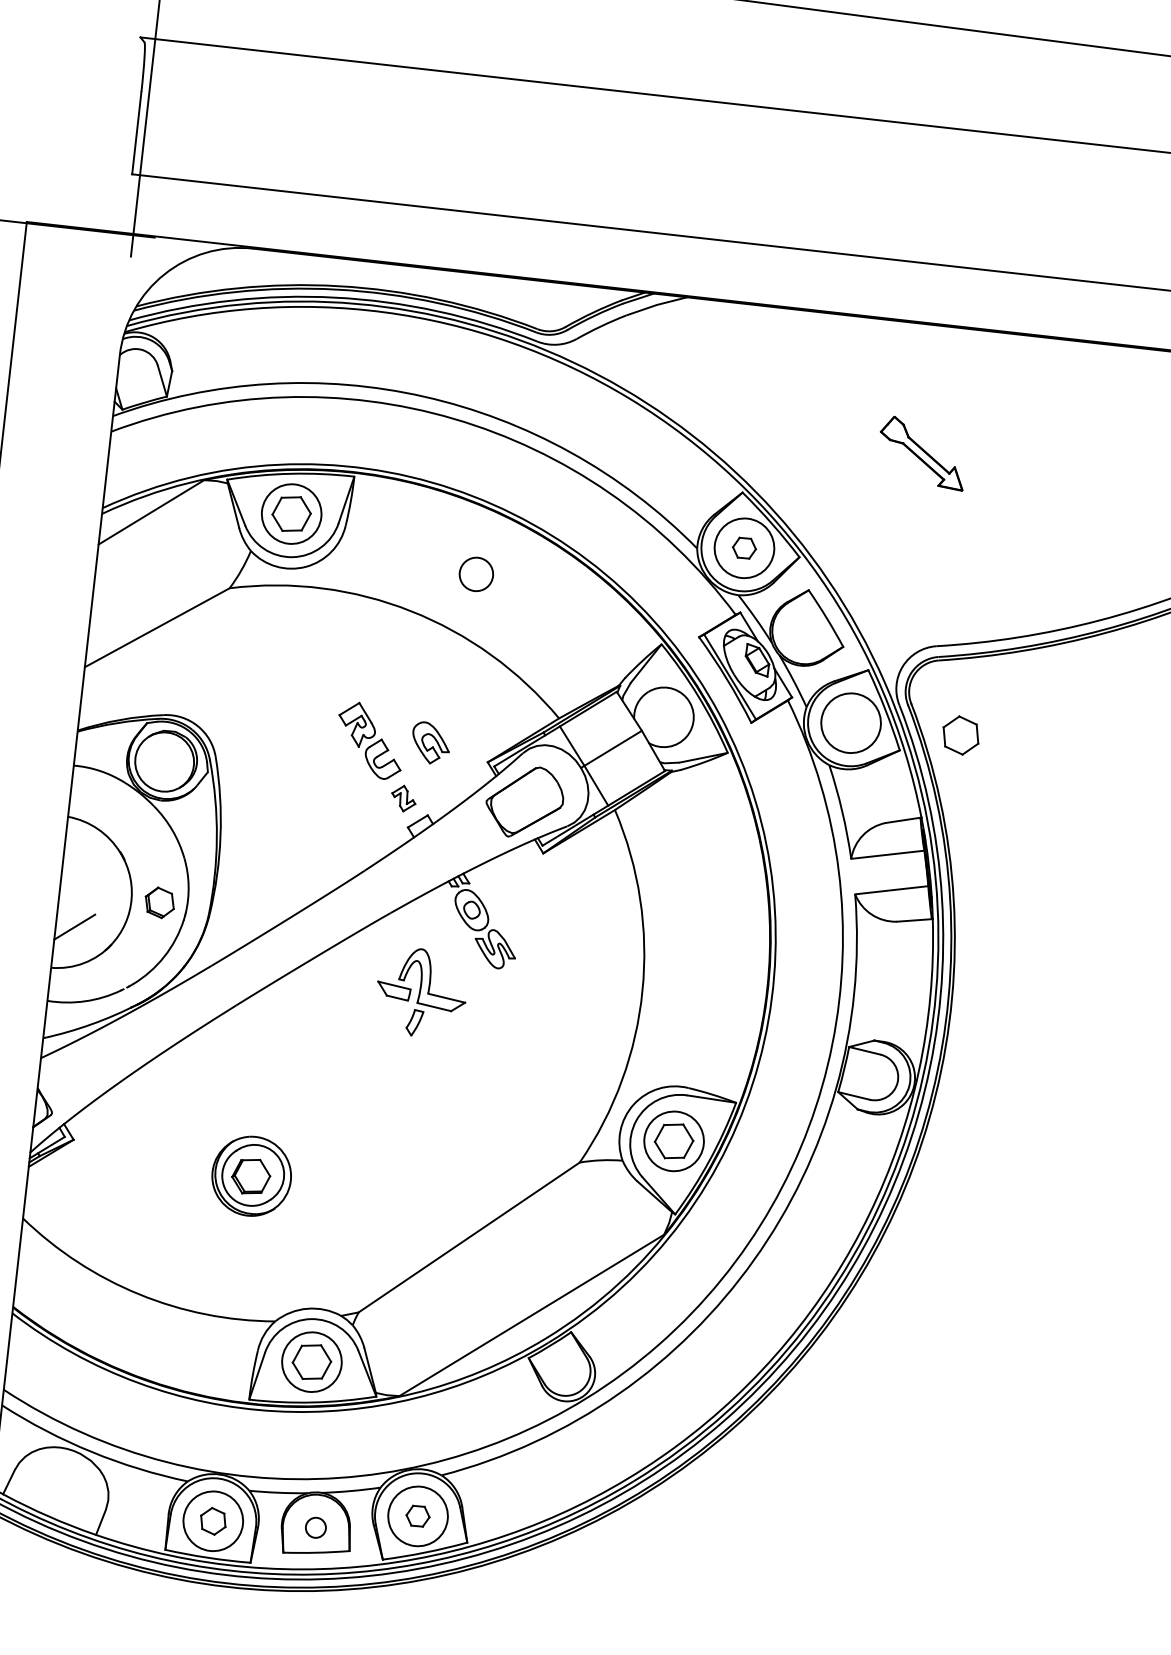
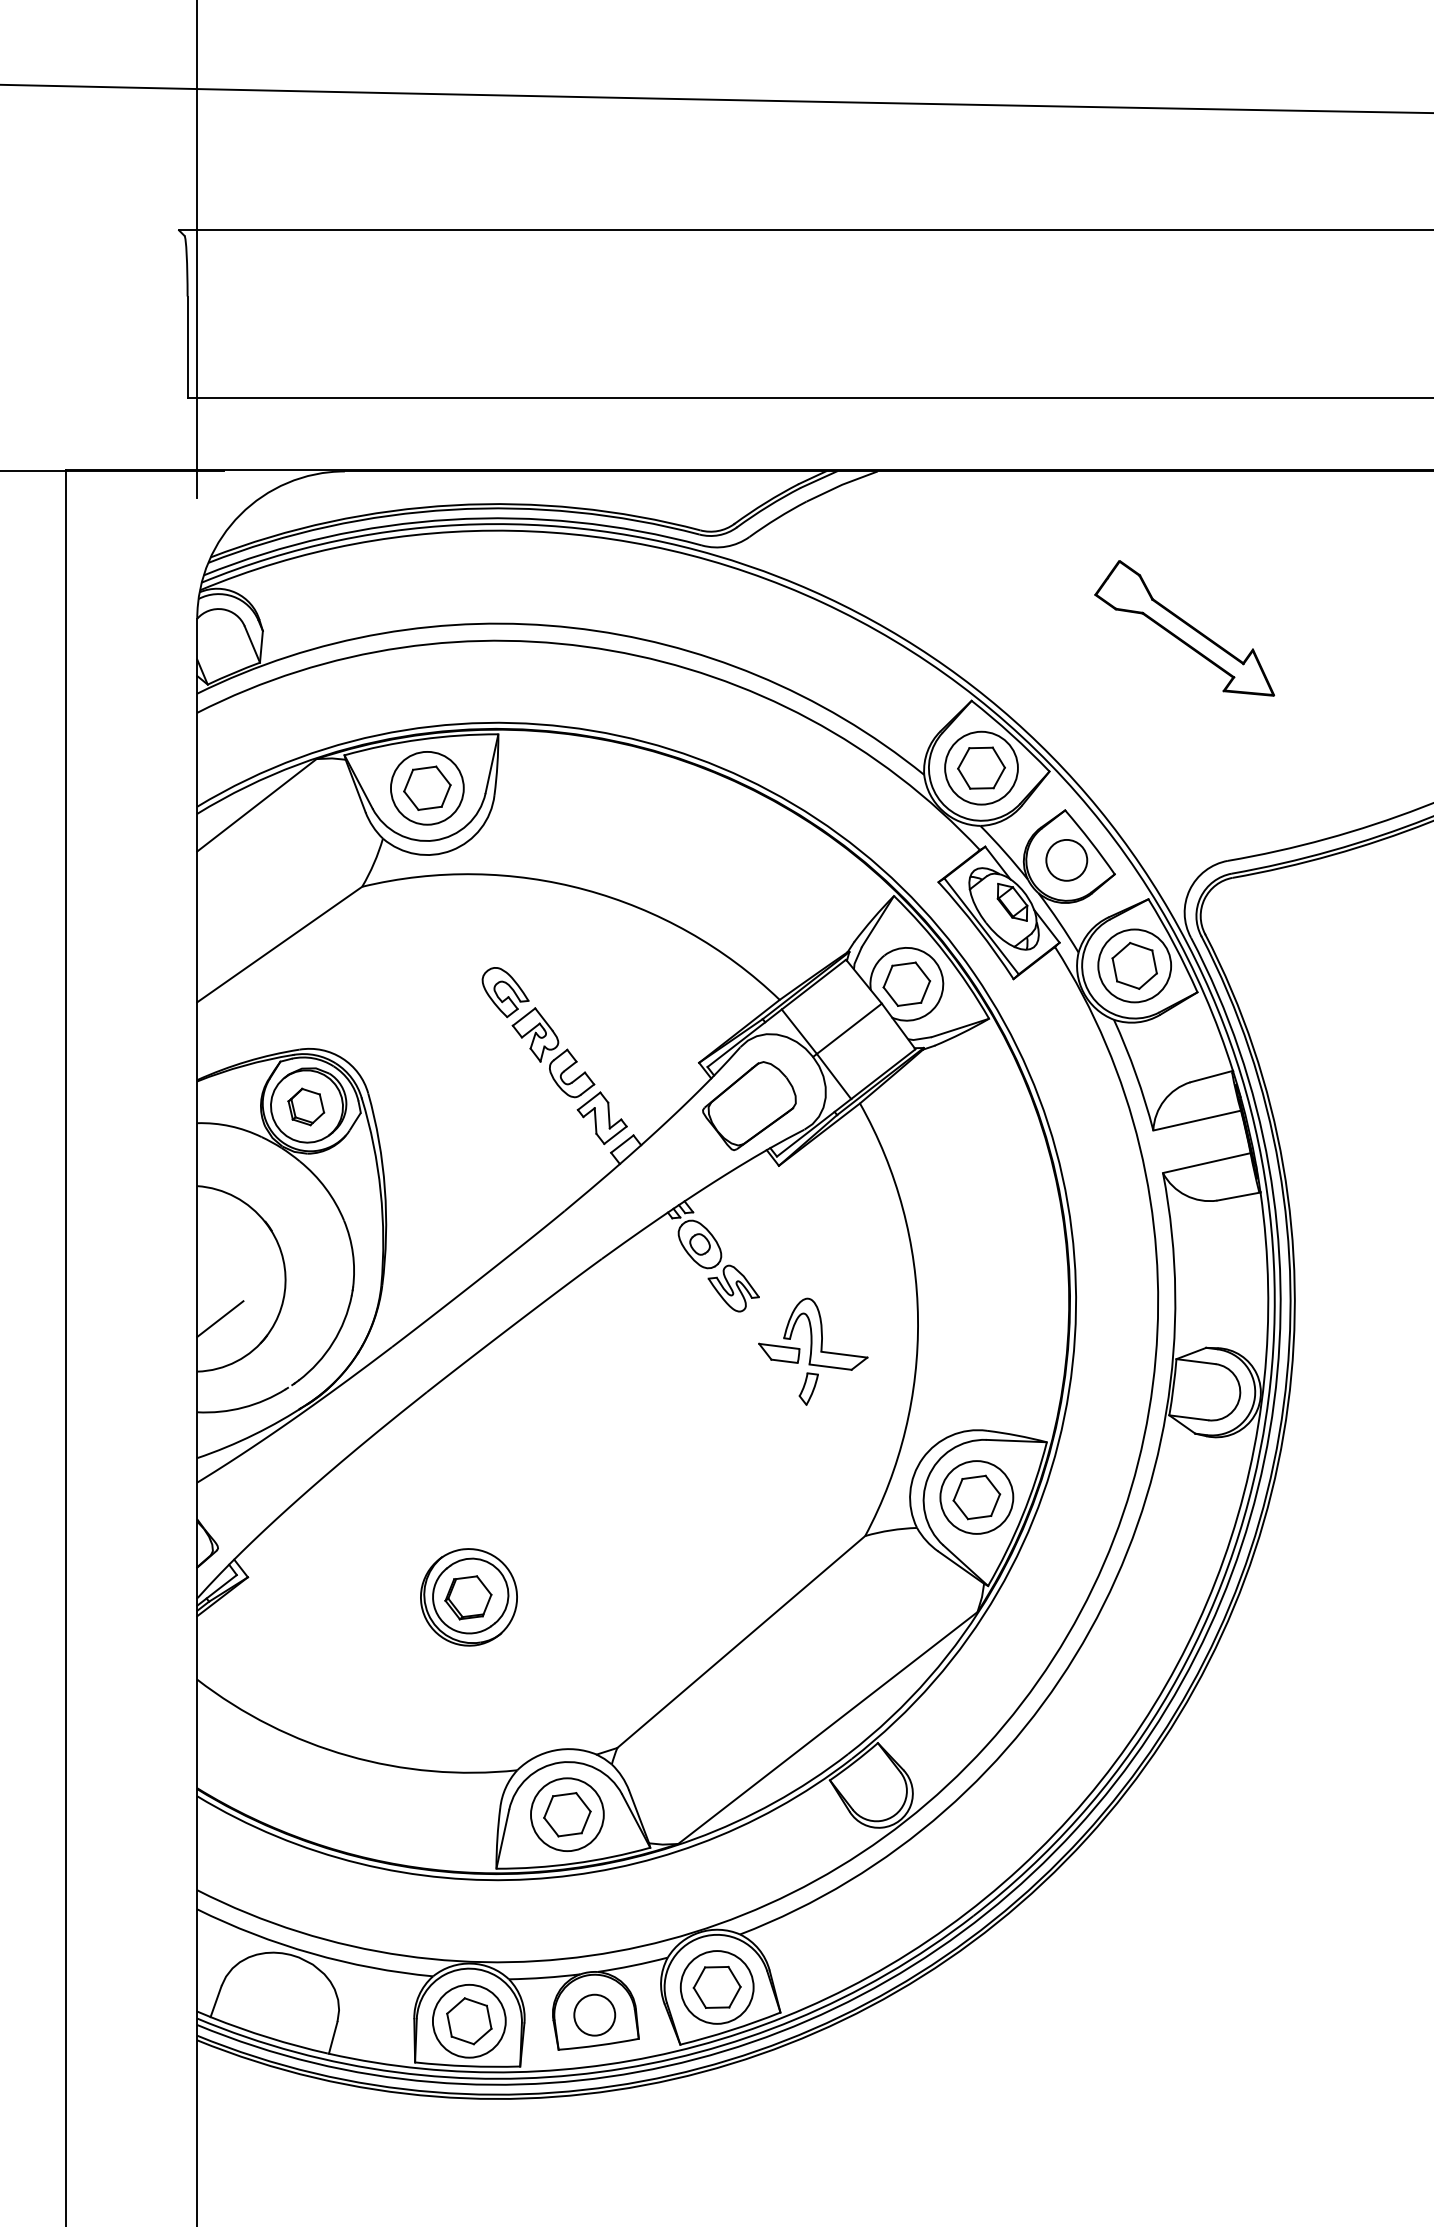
part: (922, 453) -> (1184, 628), size x1.67
part: (744, 547) -> (981, 767), size x1.67
circle: (476, 574) -> (1066, 860), moved
part: (663, 716) -> (906, 983), added
part: (960, 735) -> (1134, 965), moved
part: (430, 743) -> (505, 992), moved
part: (403, 798) -> (601, 1118), size x1.67
part: (160, 902) -> (306, 1106), moved
part: (421, 992) -> (813, 1351), moved
part: (417, 1515) -> (716, 1986), size x1.67
part: (213, 1521) -> (469, 2021), size x1.43
circle: (315, 1527) -> (594, 2014), size x1.67

